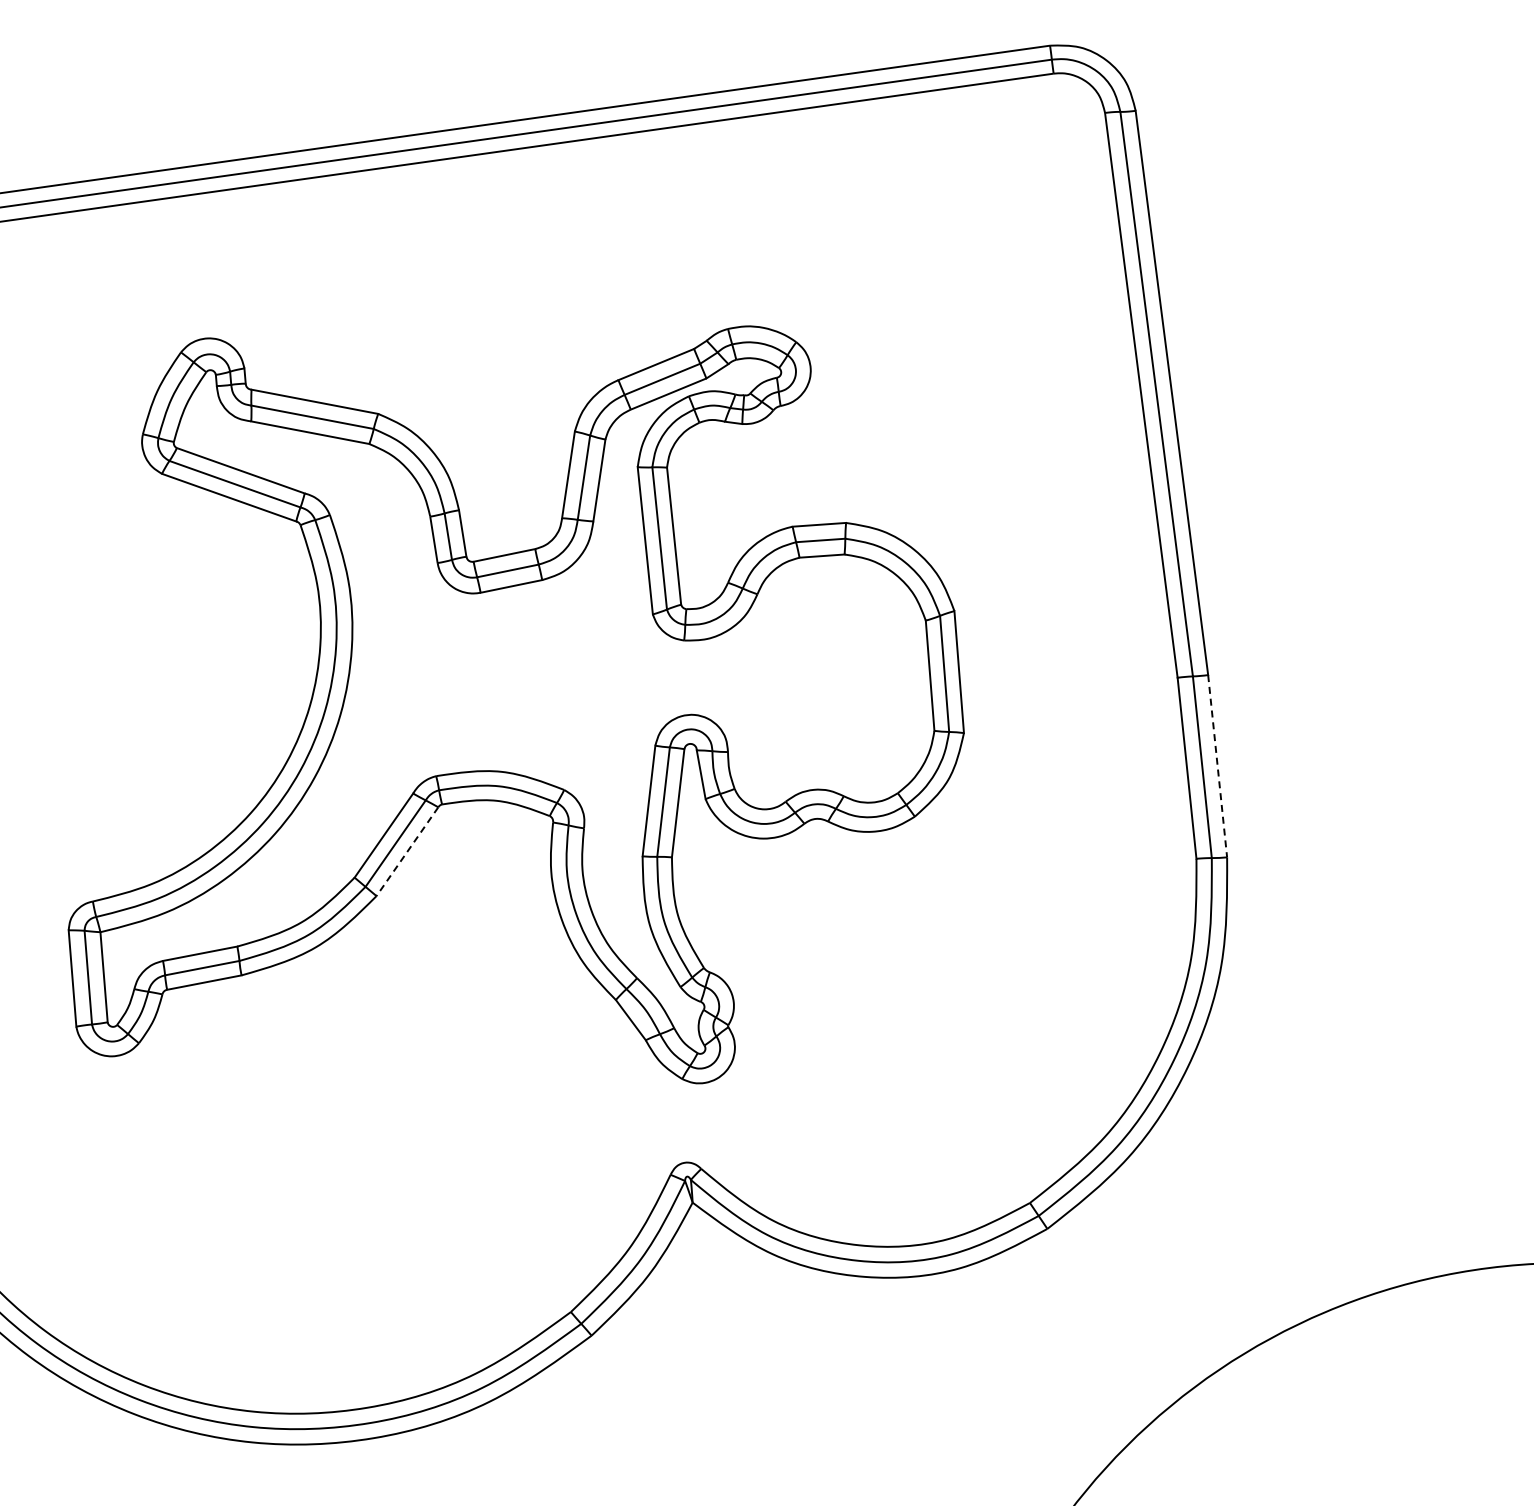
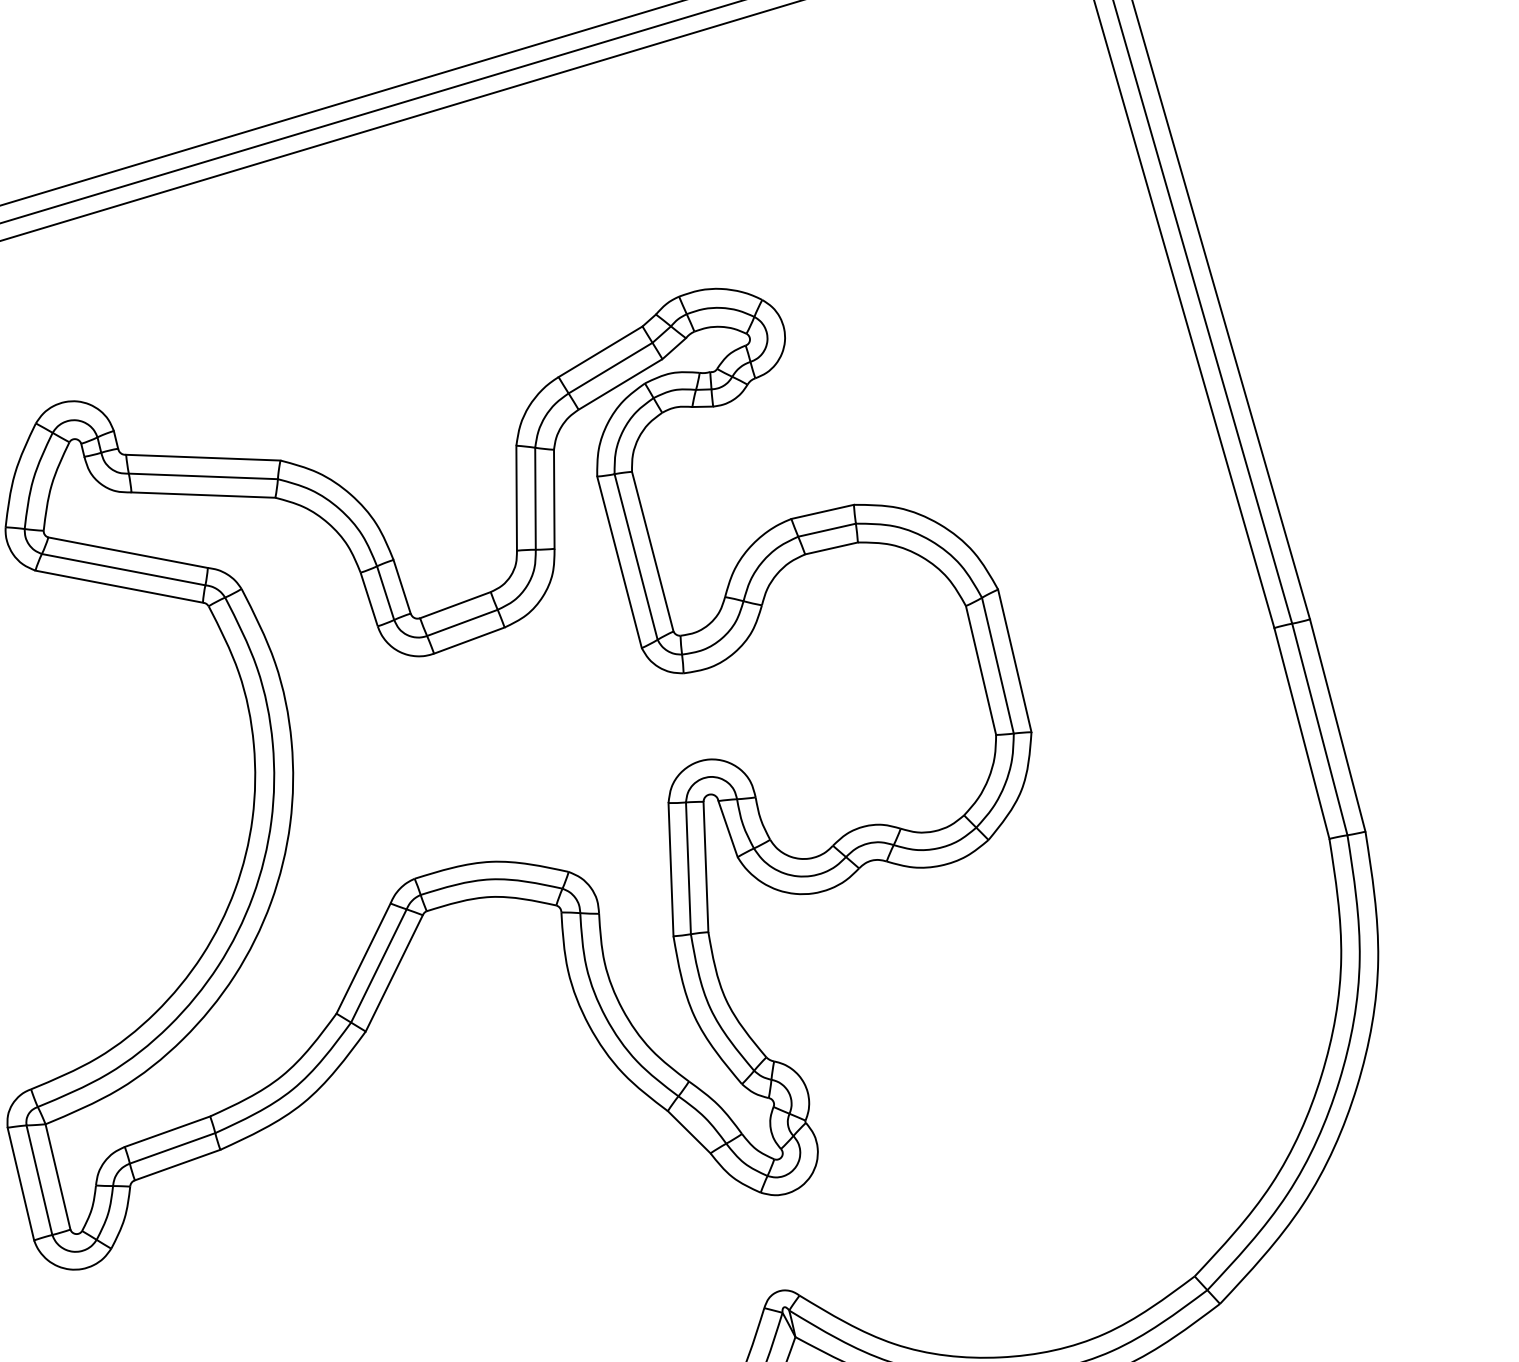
line: (1217, 766) -> (1337, 725), dashed -> solid
line: (407, 852) -> (394, 974), dashed -> solid

